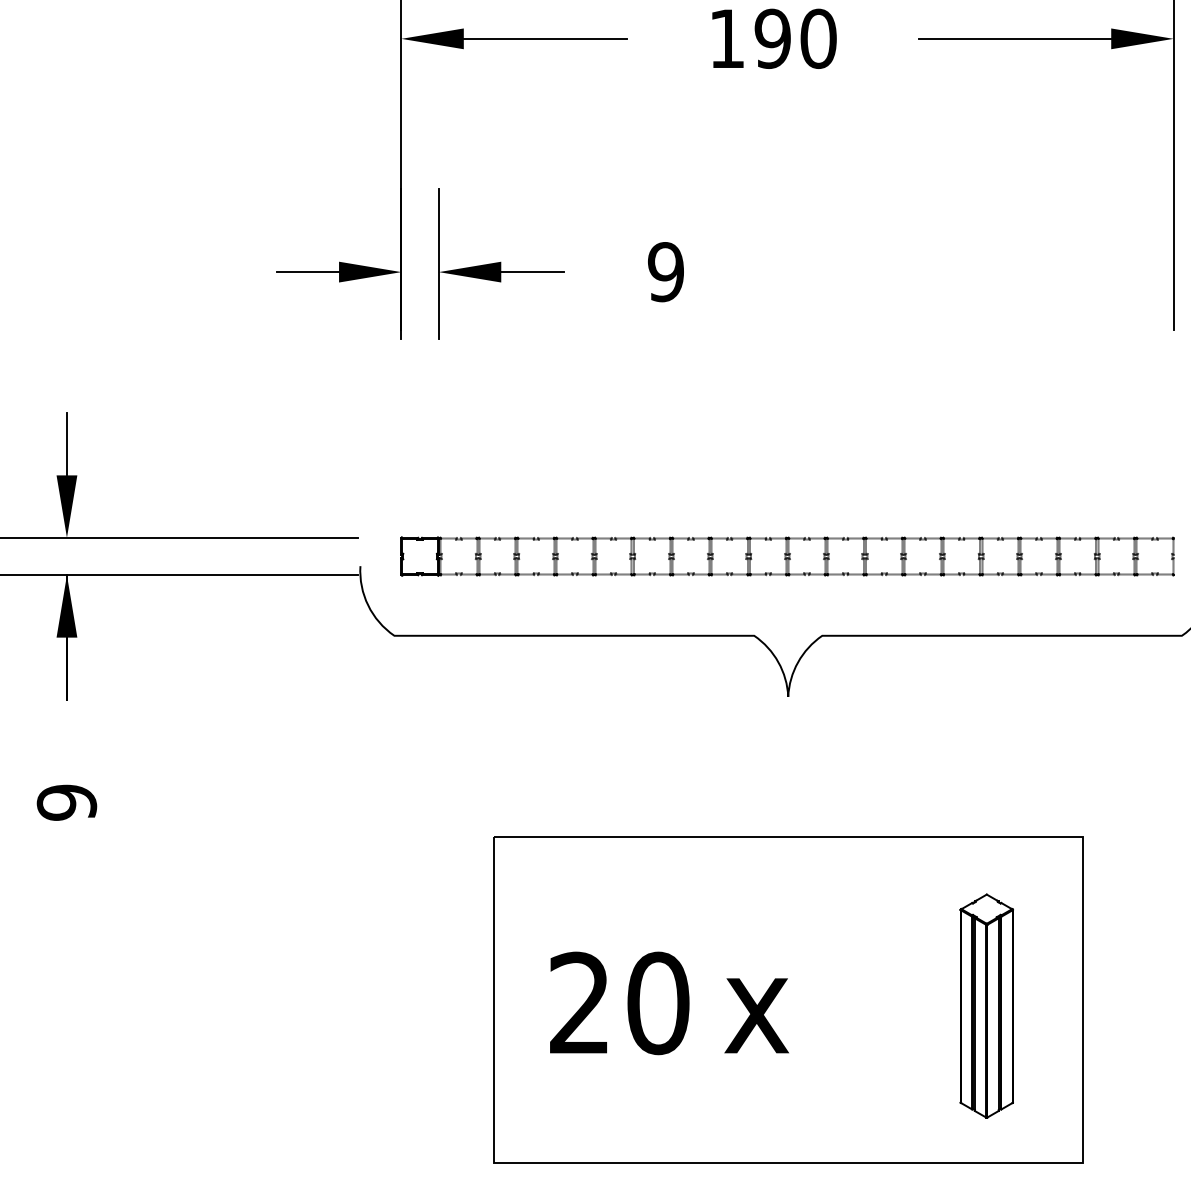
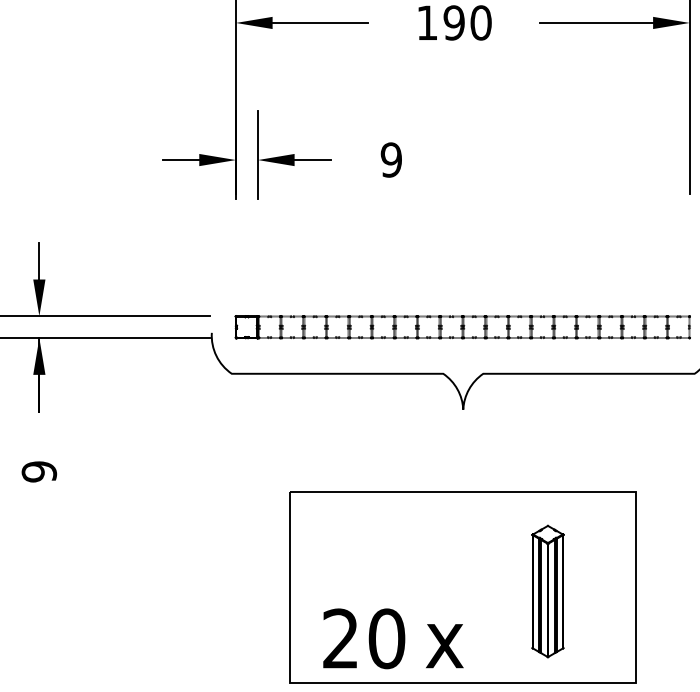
text: (669, 1002) -> (393, 638), moved
part: (985, 1006) -> (547, 591), moved

